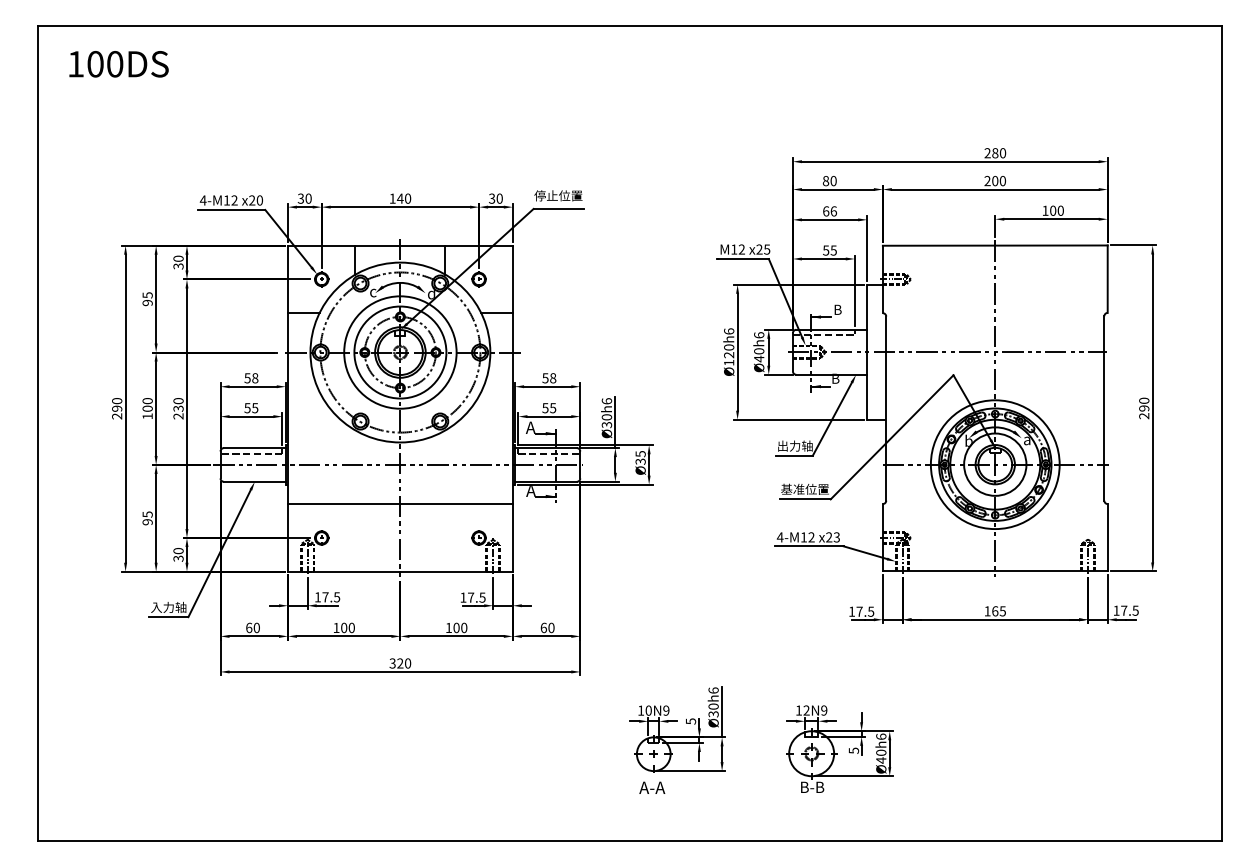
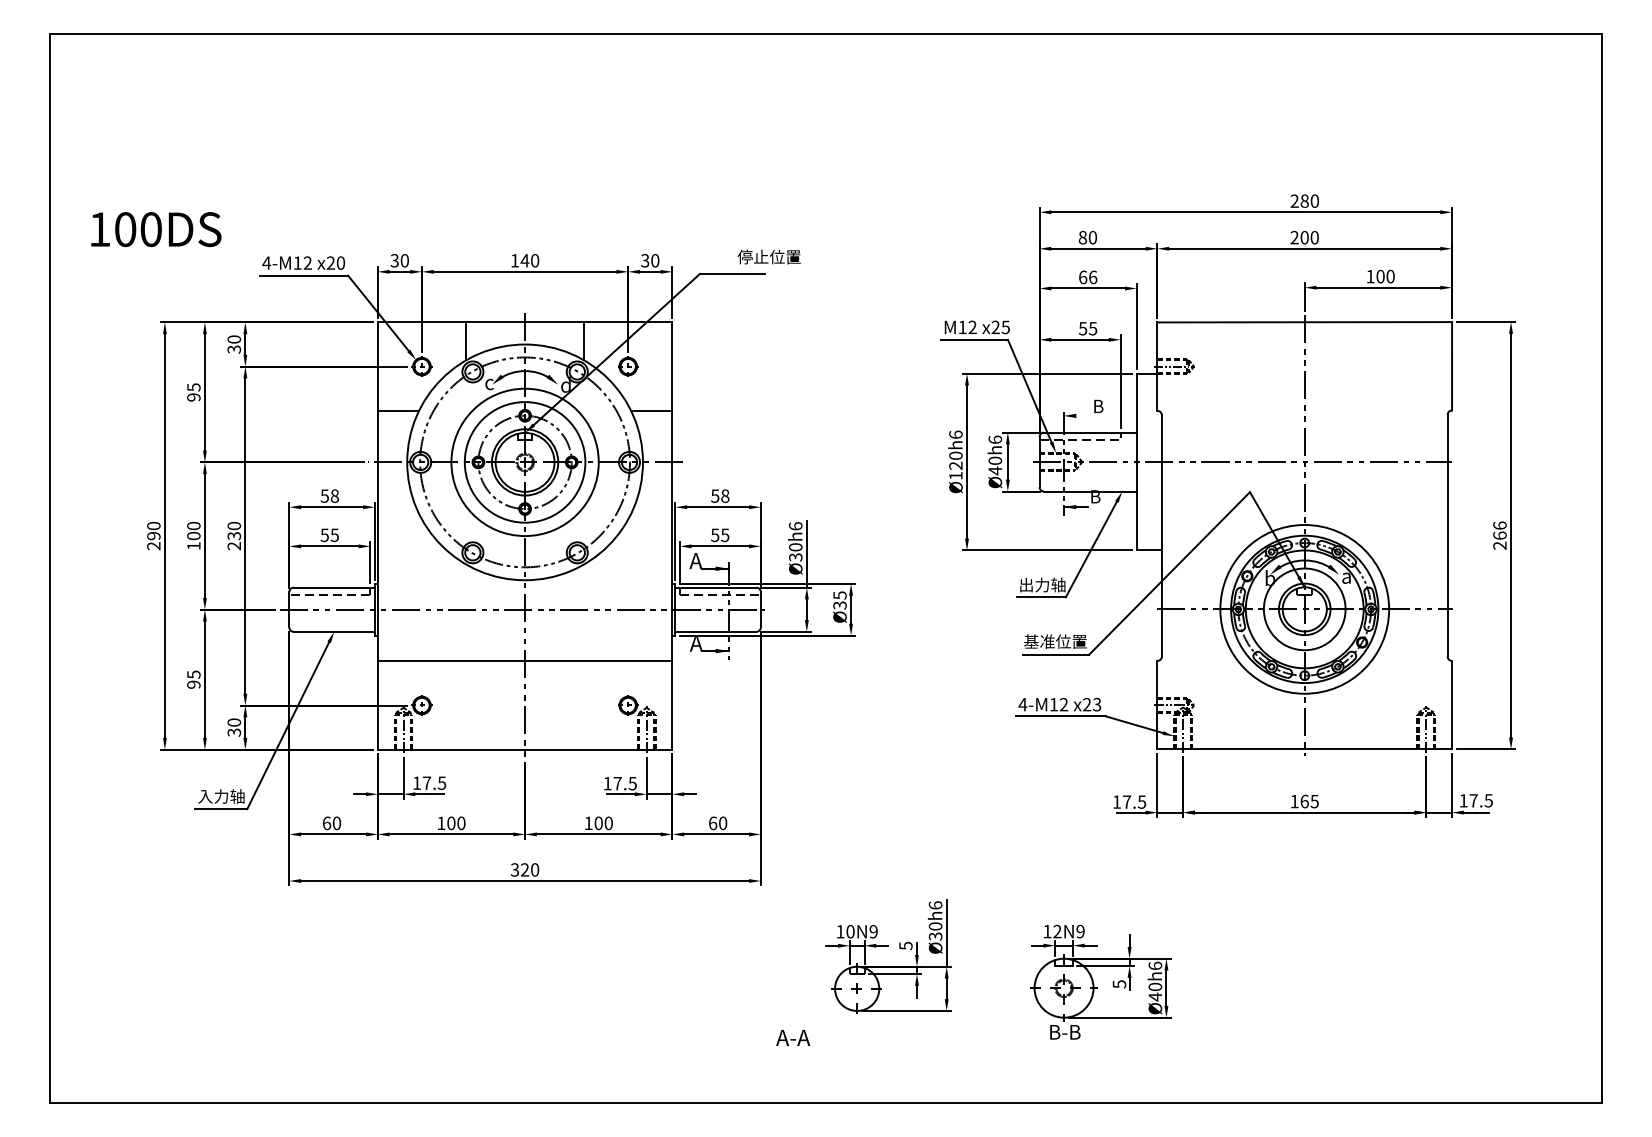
text: (119, 64) -> (156, 229), moved
text: (557, 195) -> (768, 256), moved
line: (821, 316) -> (1076, 415), removed
text: (1143, 404) -> (1499, 530), 290 -> 266
text: (652, 787) -> (793, 1037), moved

